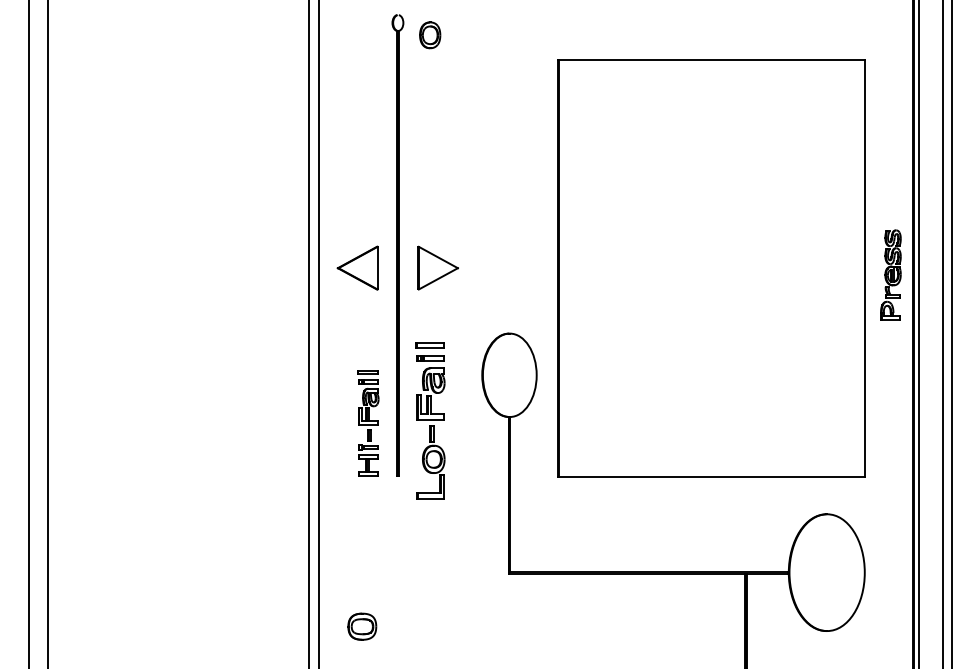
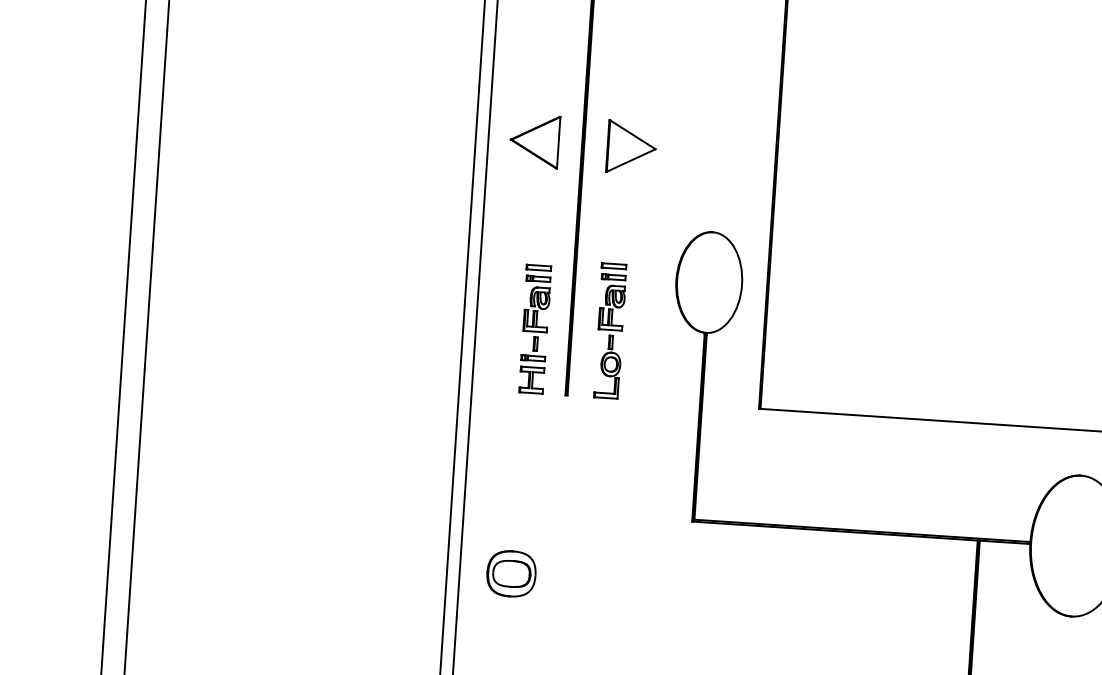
part: (430, 420) -> (610, 330), size x0.71
part: (362, 626) -> (511, 573), size x1.43

